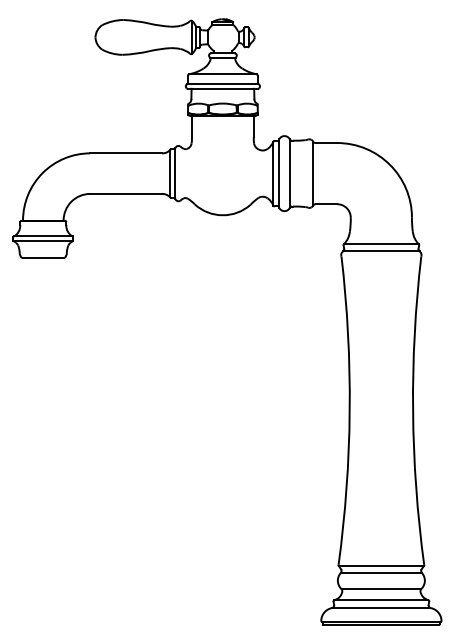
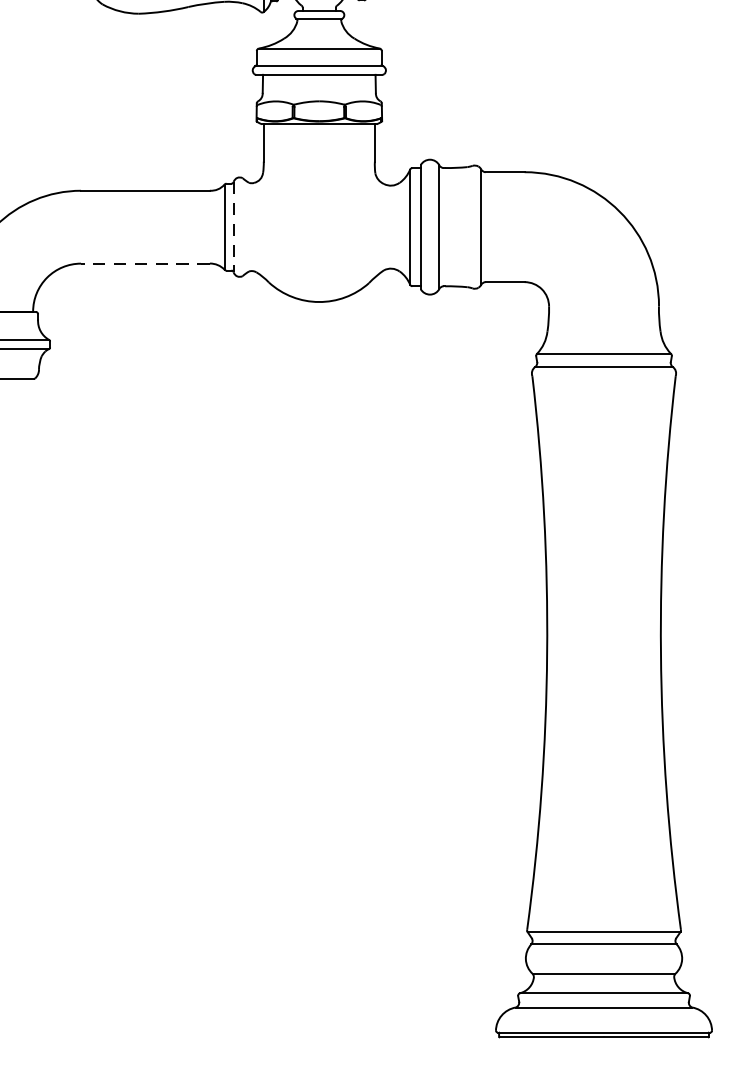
line: (175, 174) -> (234, 228), solid -> dashed
line: (126, 193) -> (146, 262), solid -> dashed

